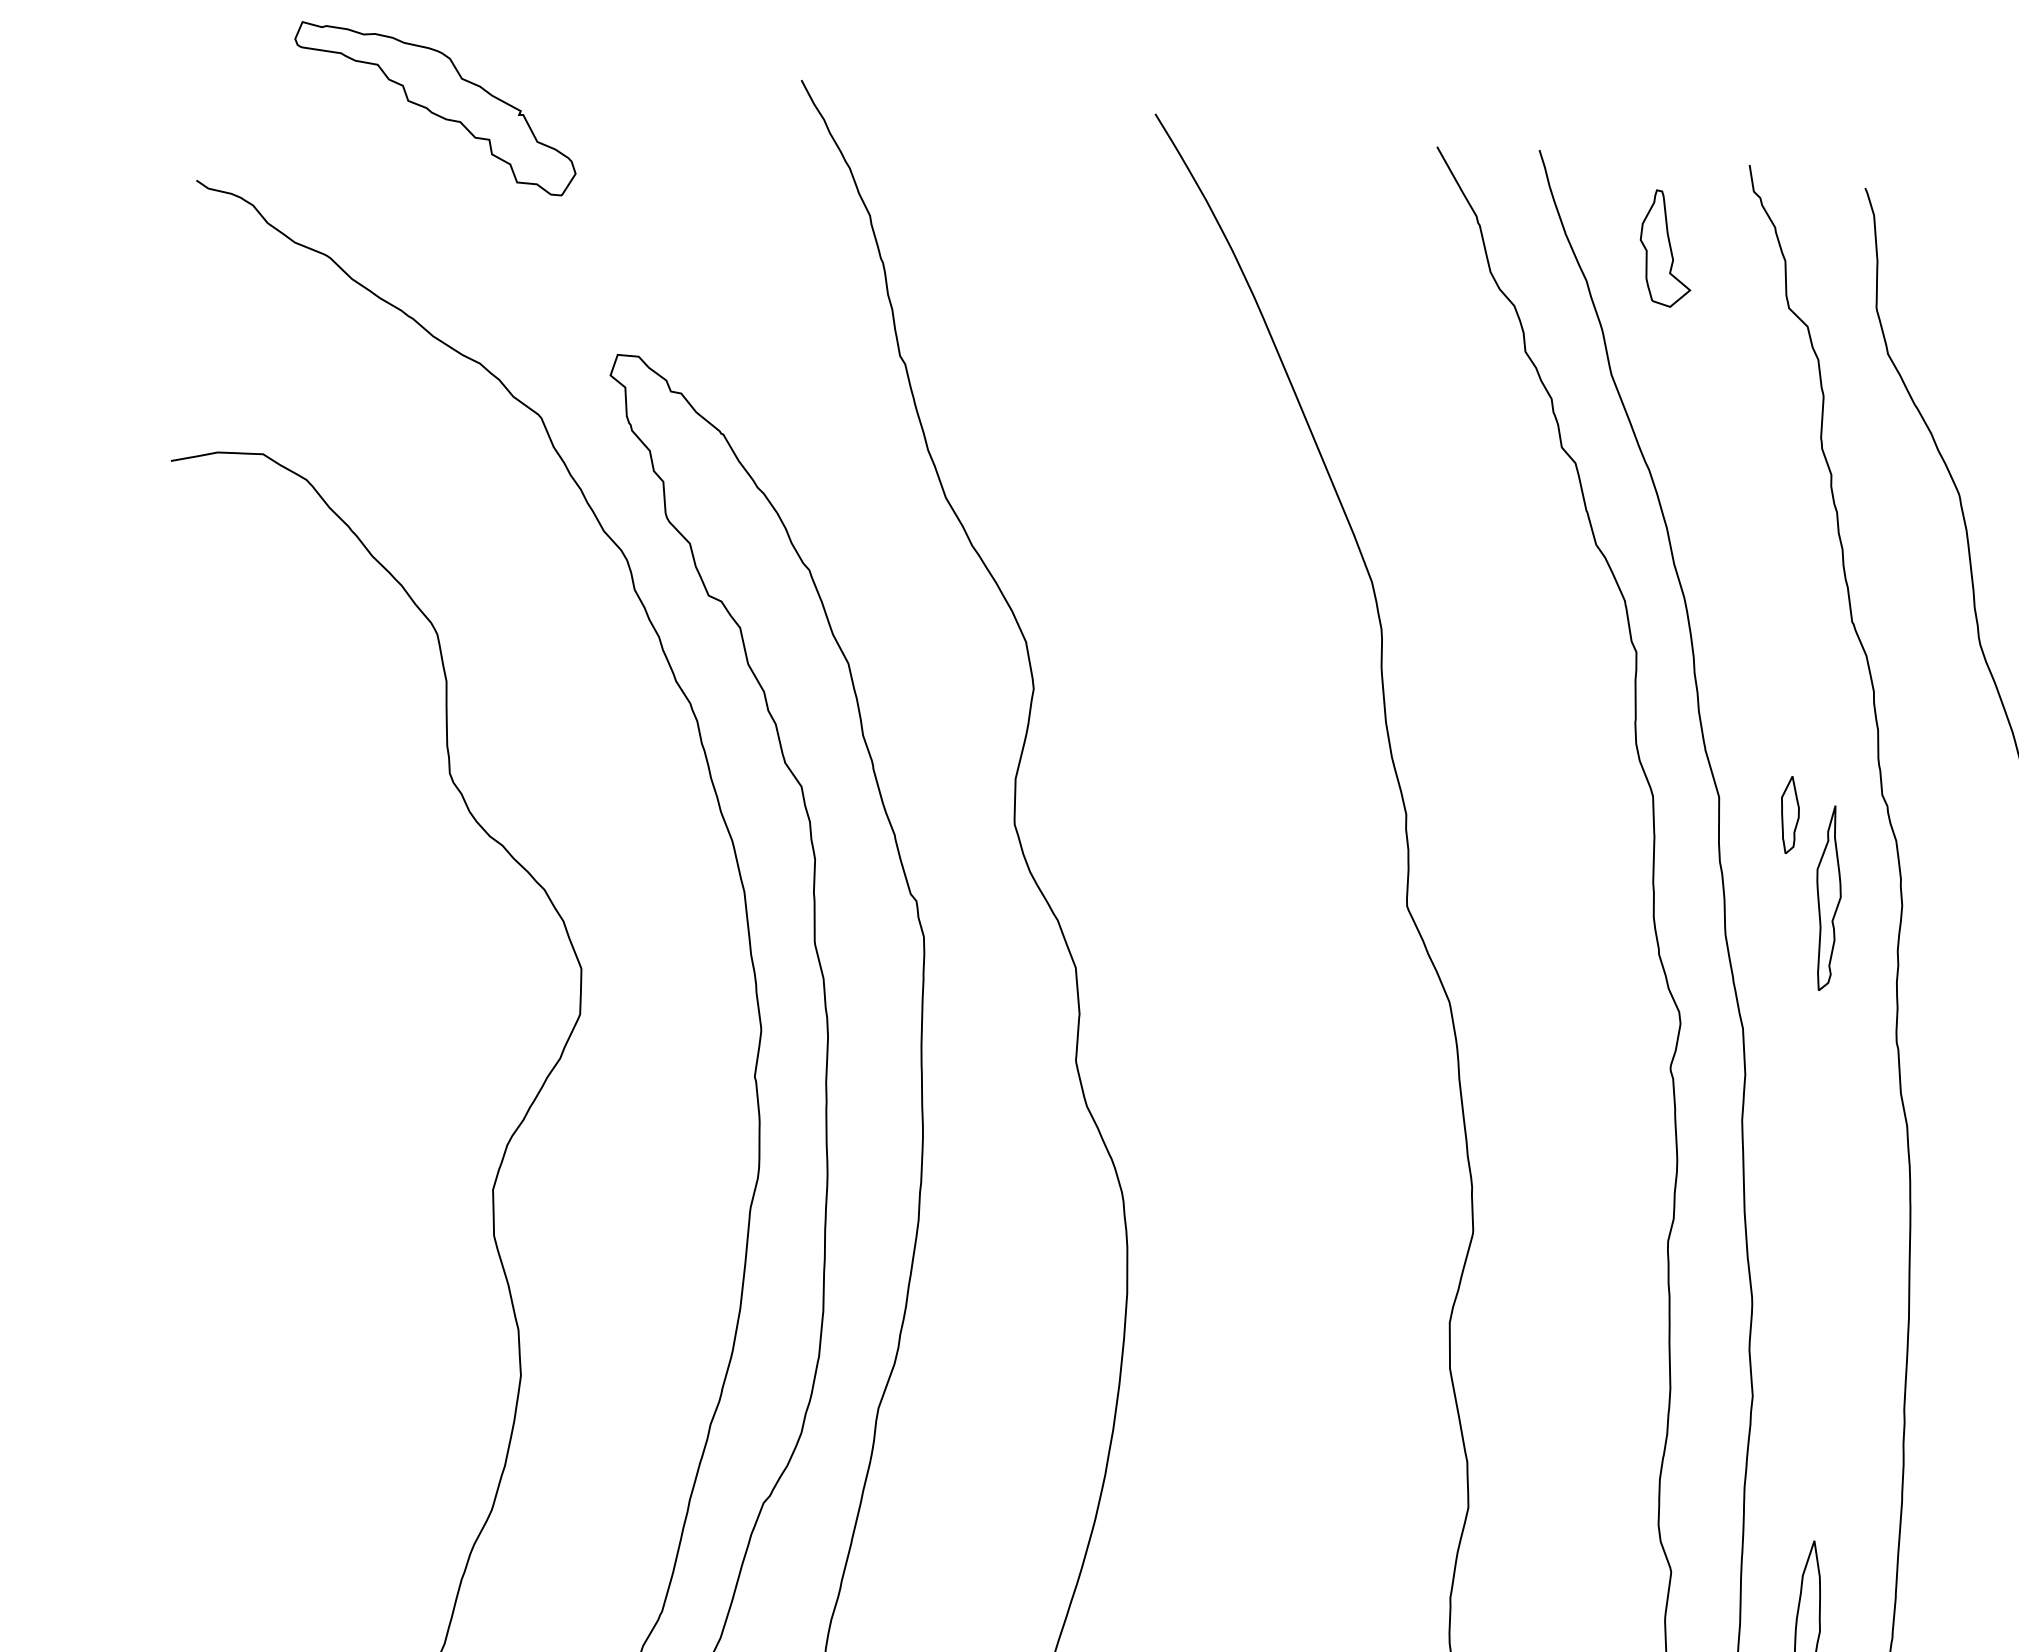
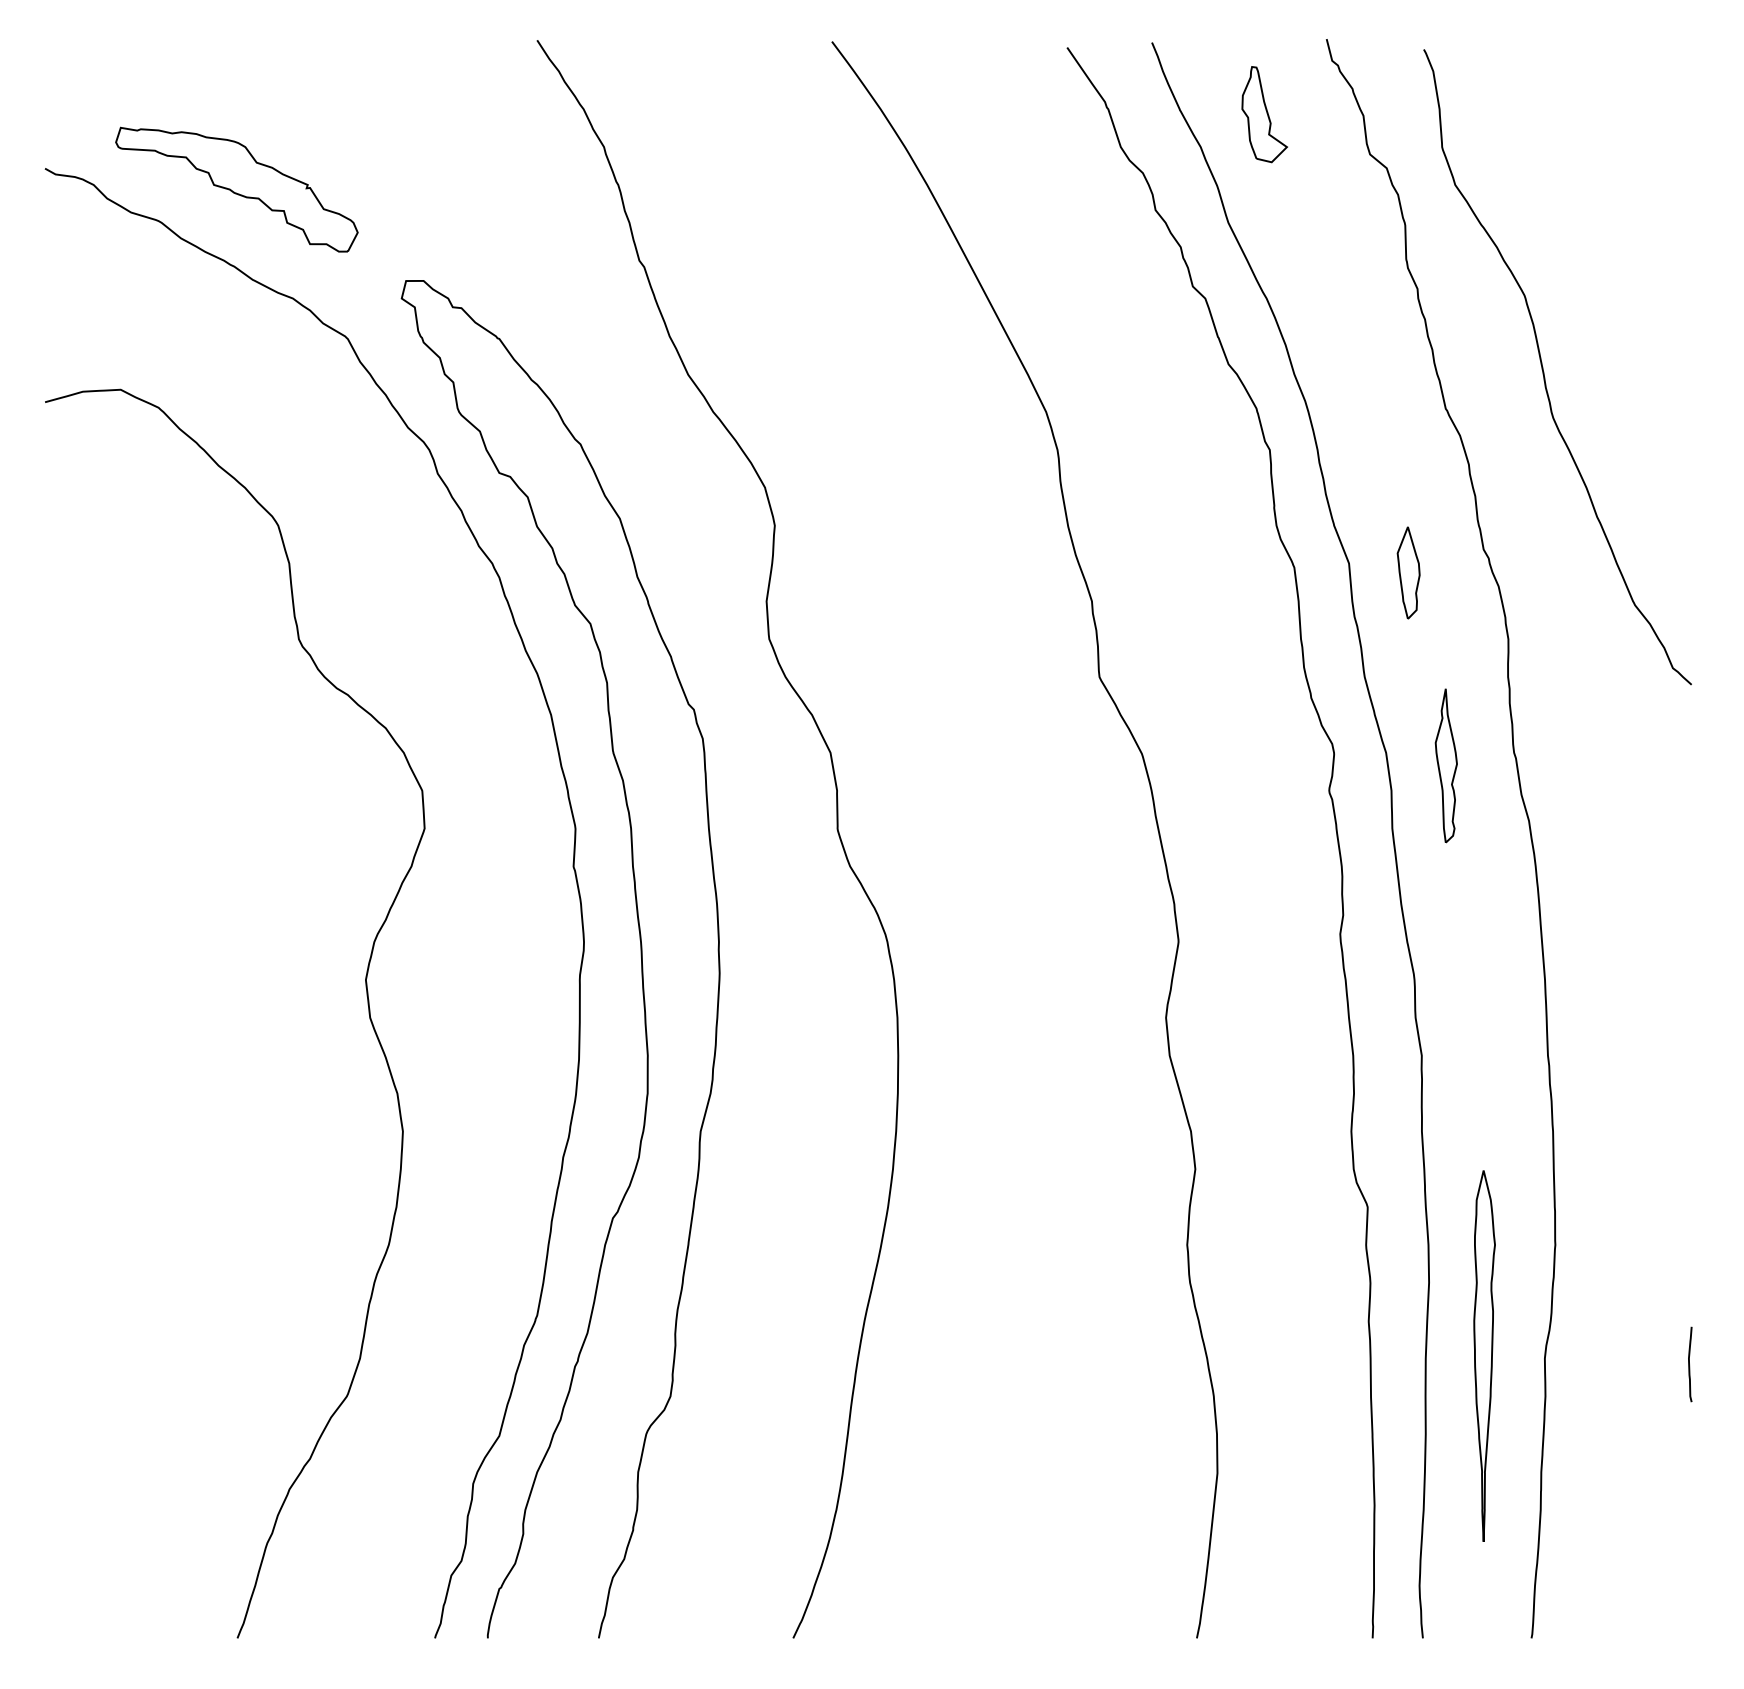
part: (434, 108) -> (236, 189), moved
part: (1789, 814) -> (1408, 572), size x1.43
part: (1826, 897) -> (1445, 765), moved

